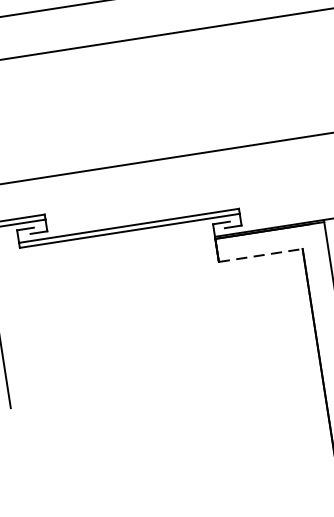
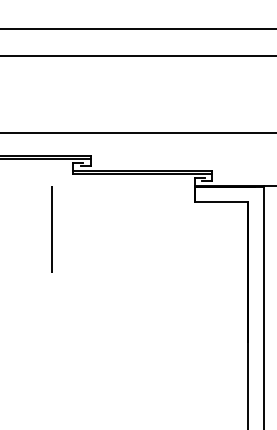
line: (261, 255) -> (221, 201), dashed -> solid

